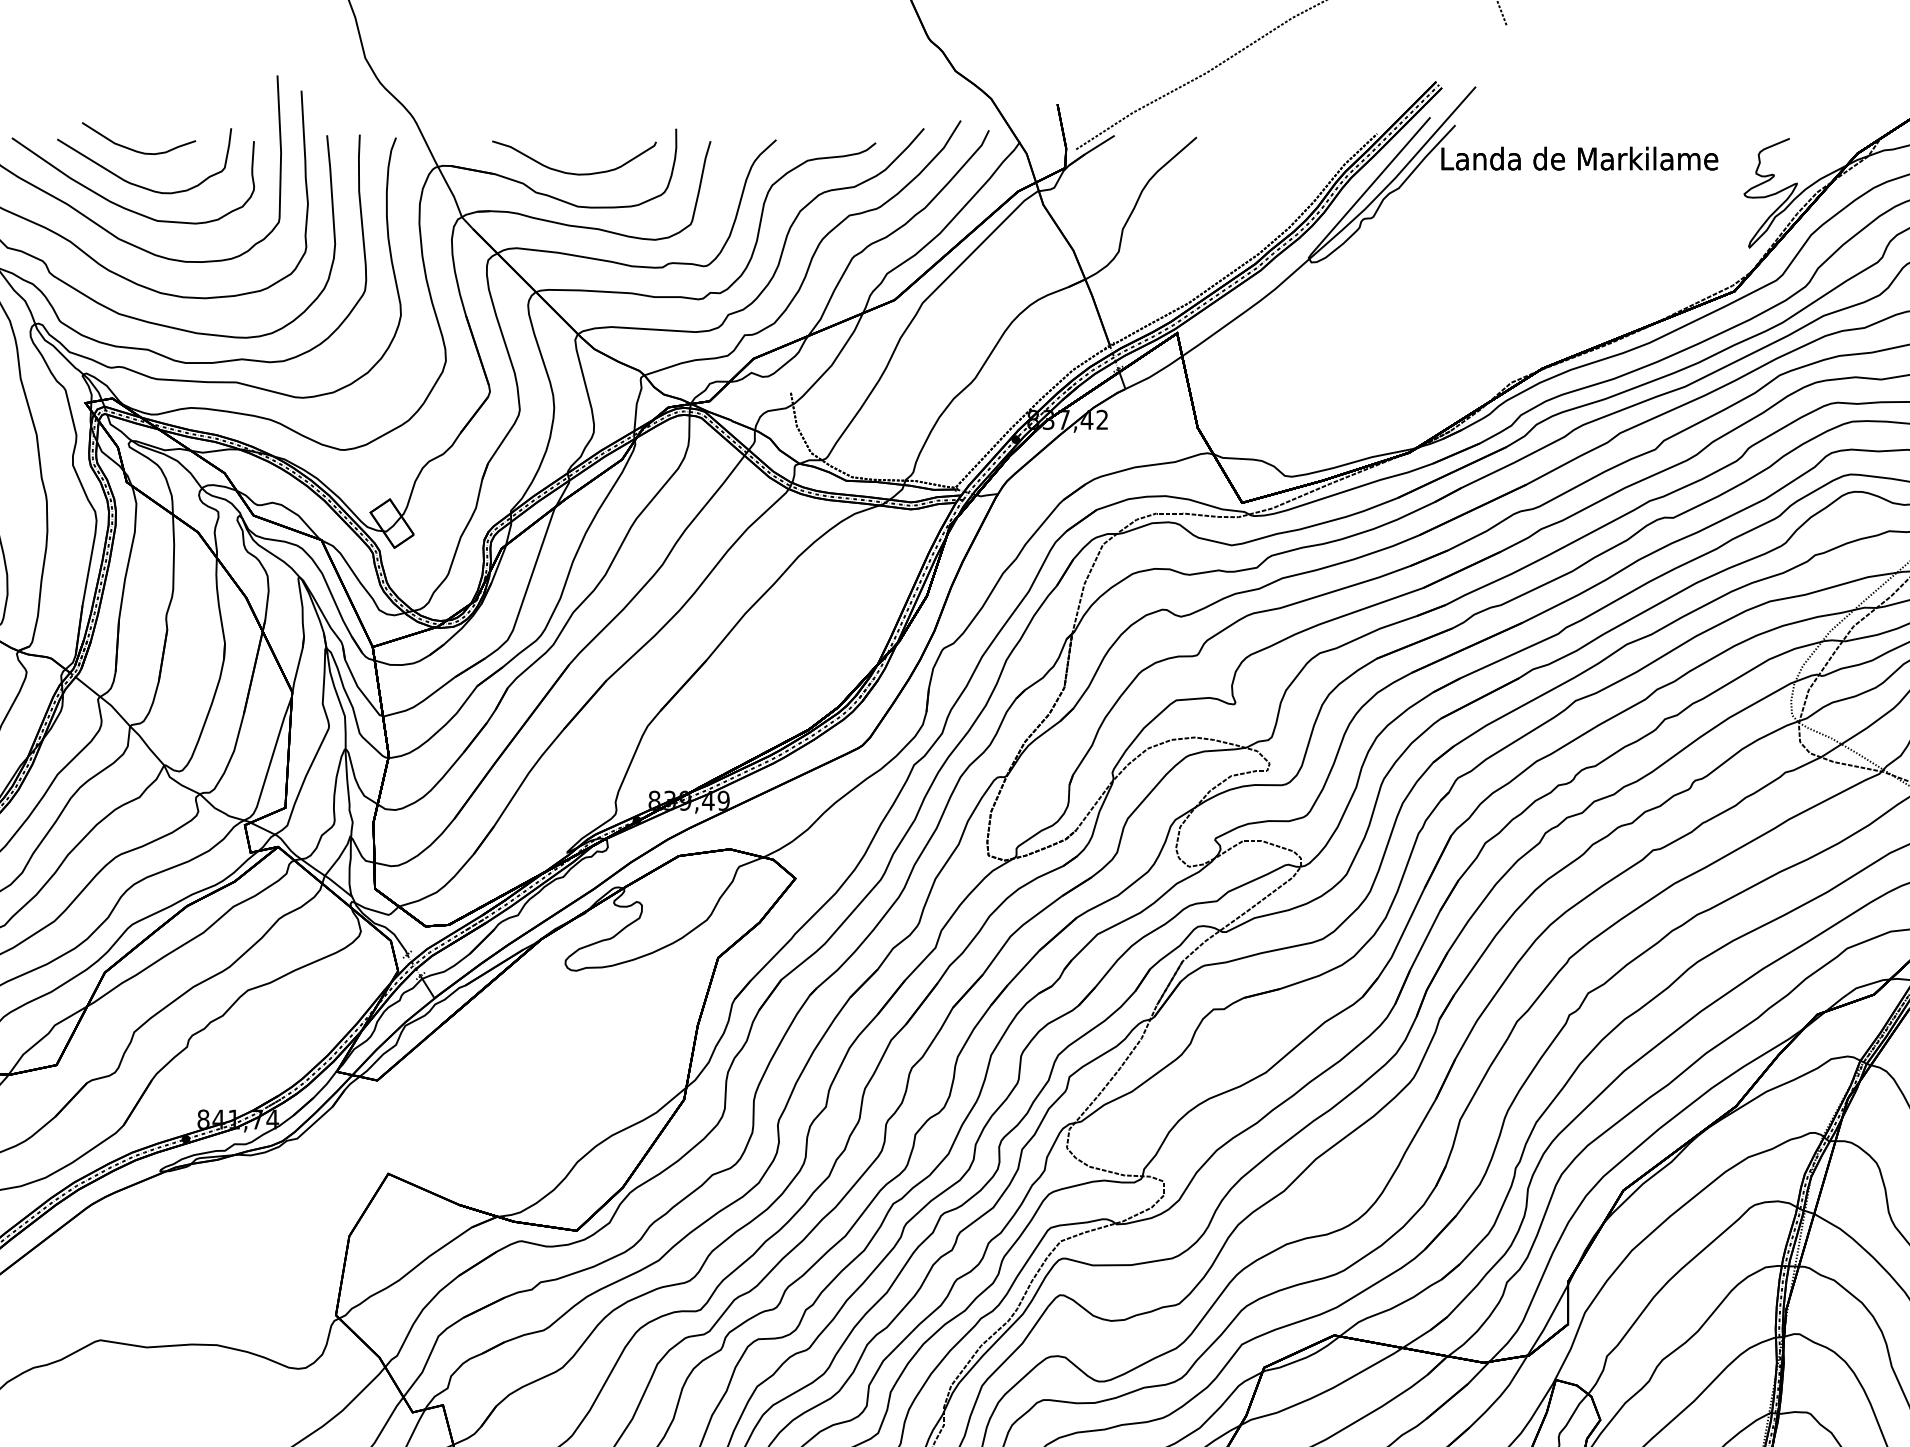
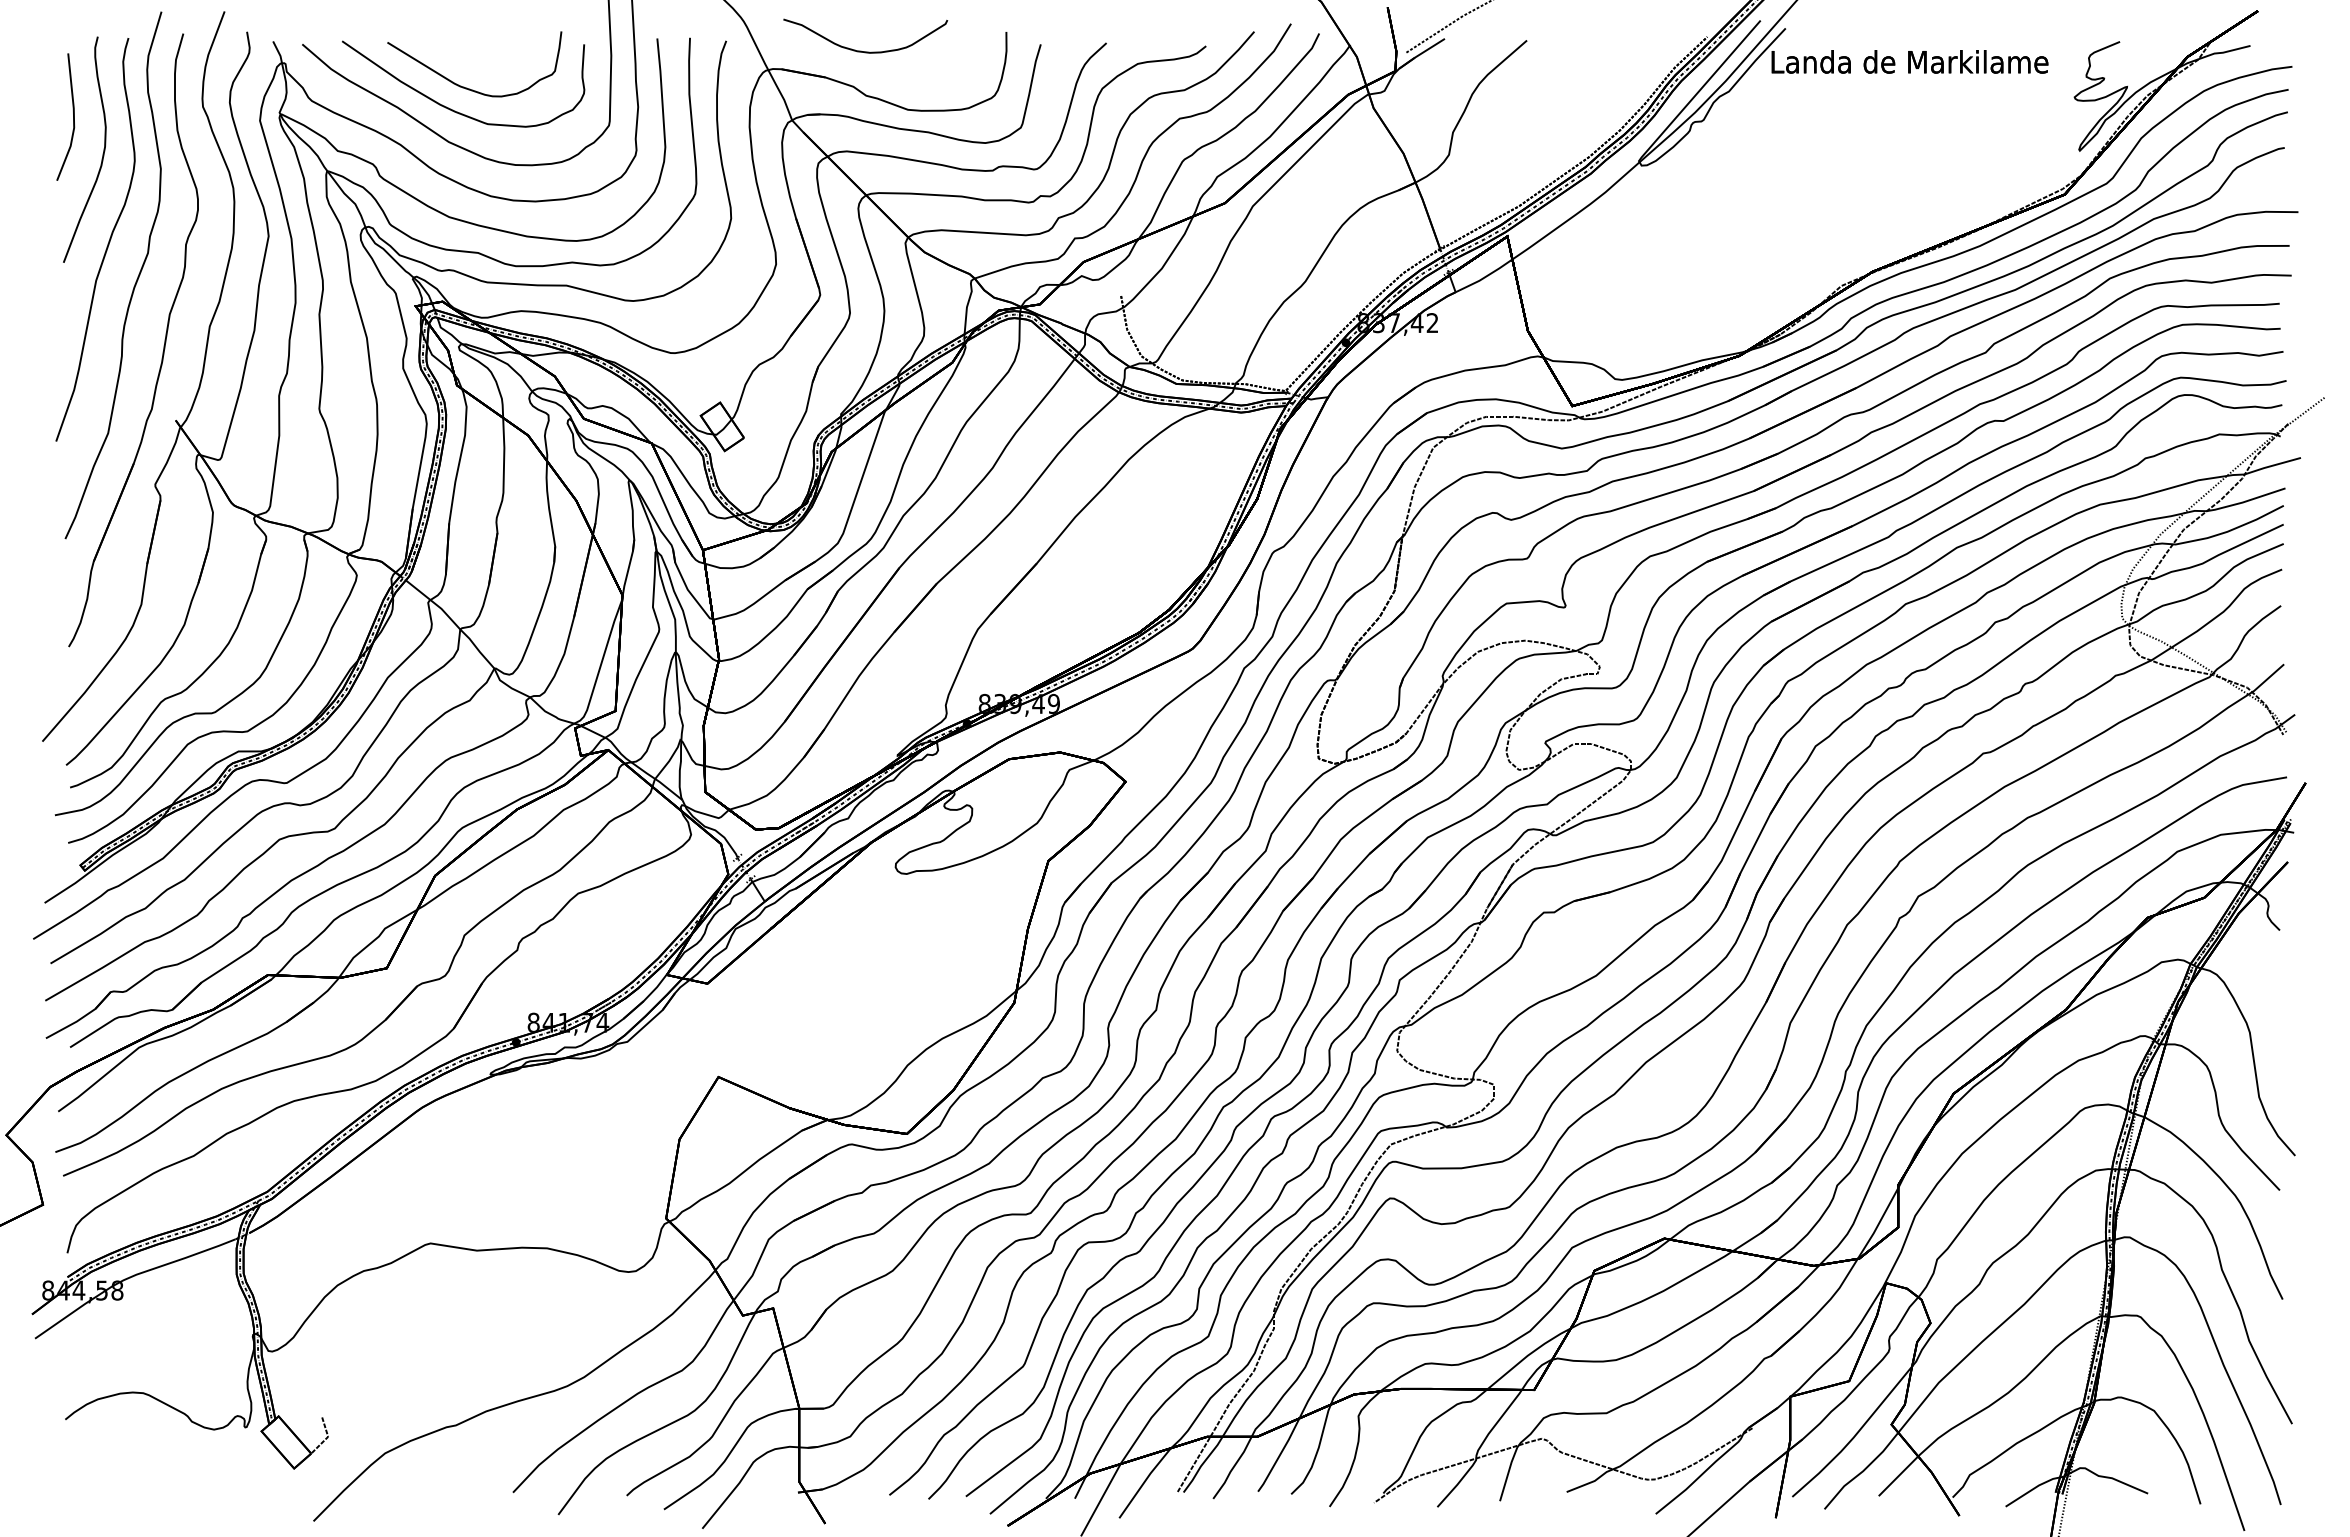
curve: (134, 149) -> (464, 52), removed
curve: (570, 172) -> (861, 50), moved

